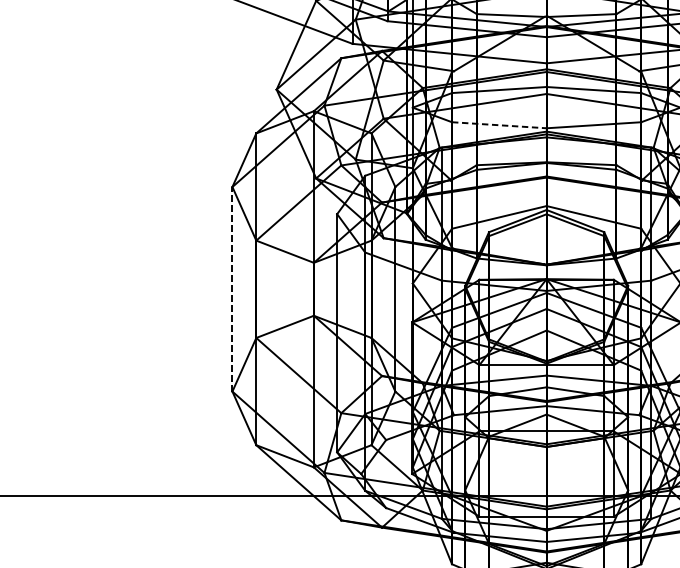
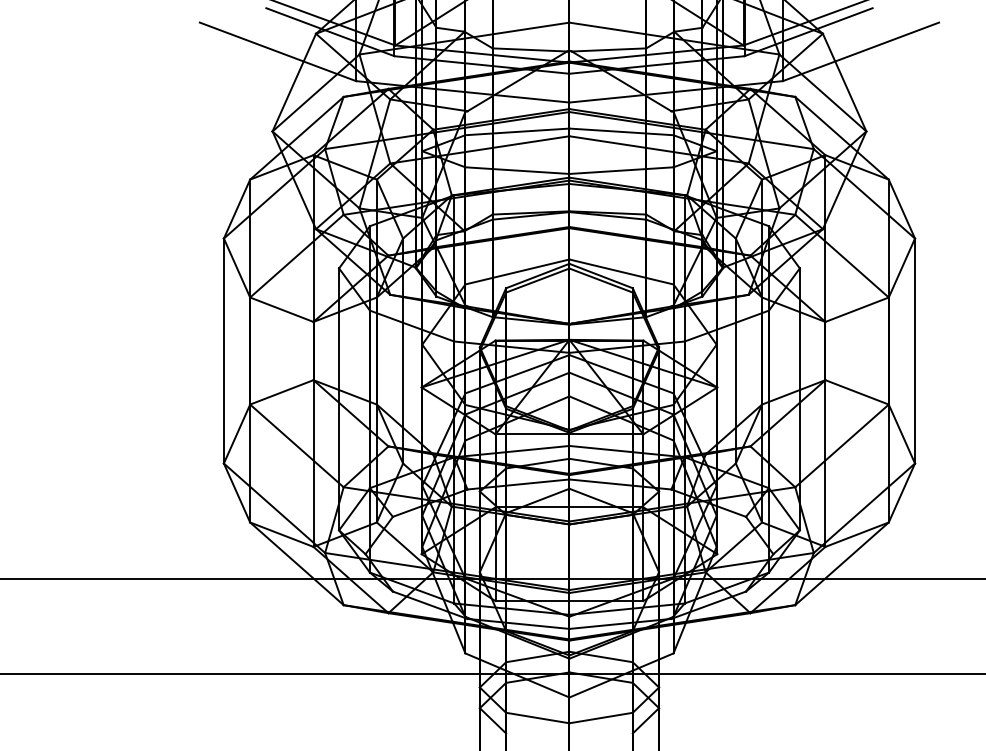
line: (499, 125) -> (517, 170), dashed -> solid
line: (232, 288) -> (223, 350), dashed -> solid

